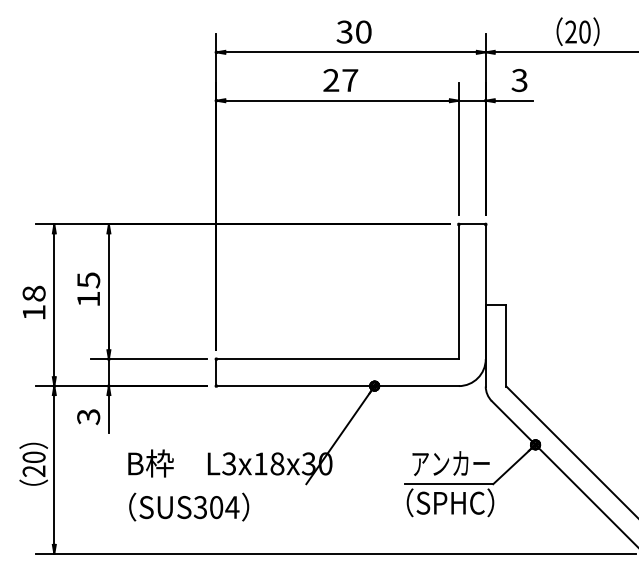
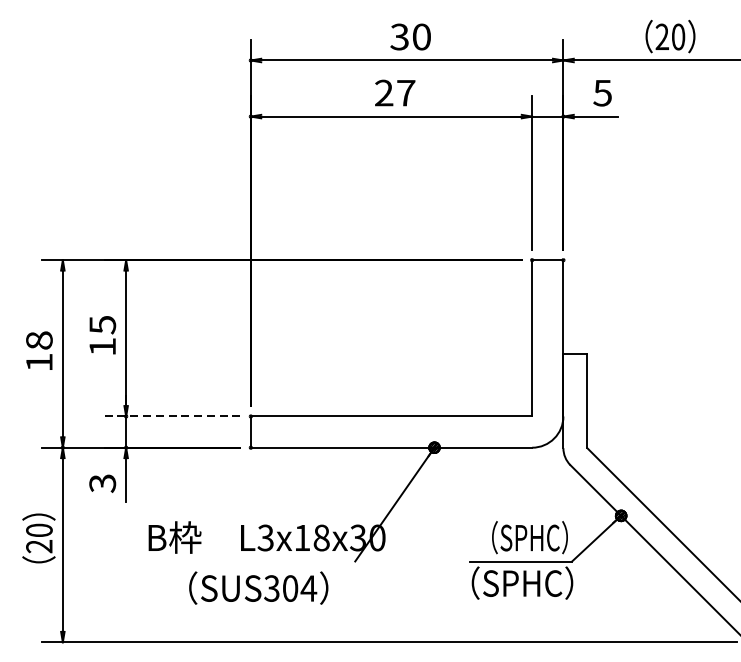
text: (519, 79) -> (602, 91), 3 -> 5
line: (148, 359) -> (172, 416), solid -> dashed
text: (450, 463) -> (522, 537), アンカー -> （SPHC）
text: (189, 506) -> (259, 587), moved

